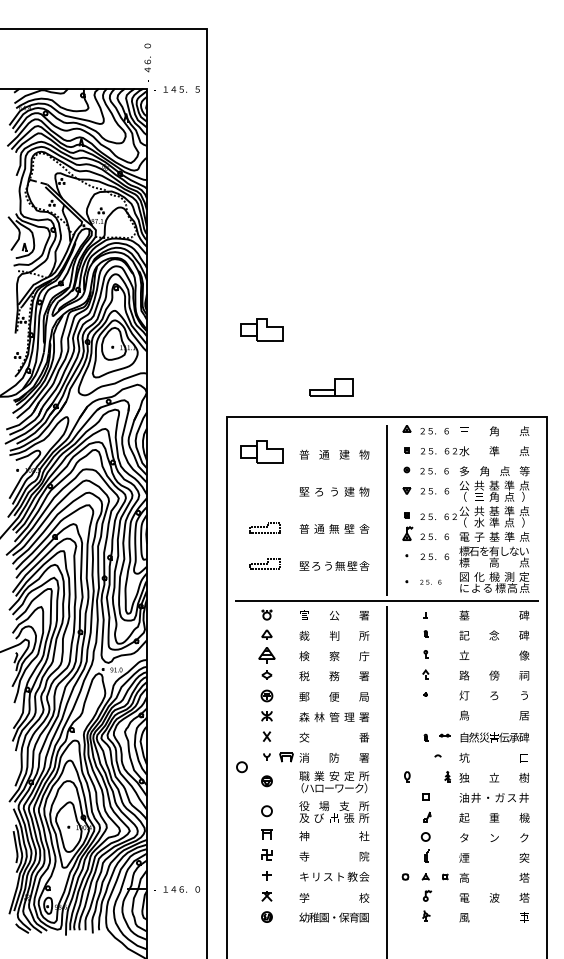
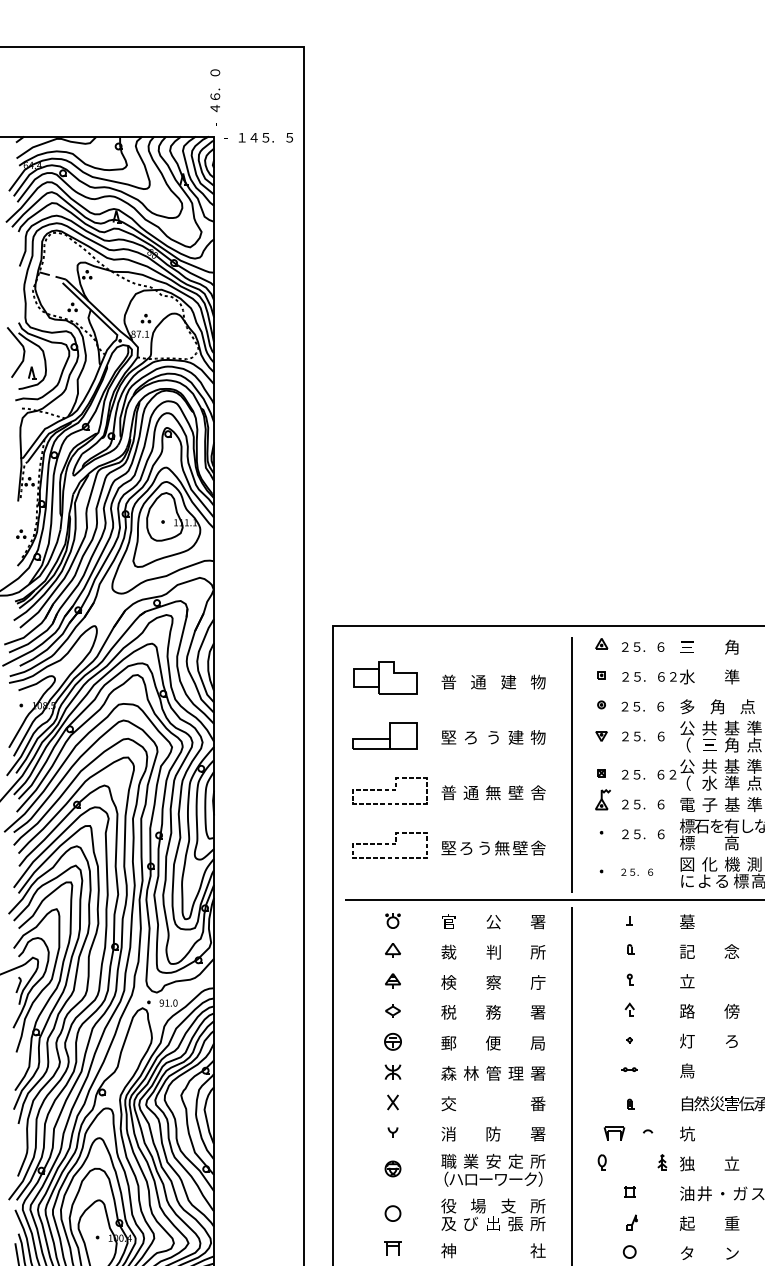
part: (261, 329) -> (384, 495), removed
part: (331, 387) -> (384, 735), moved
part: (264, 527) -> (389, 790), size x1.67
part: (264, 564) -> (389, 845), size x1.67
part: (266, 654) -> (392, 979), size x0.62
part: (444, 735) -> (629, 1069), moved
part: (286, 757) -> (614, 1133), moved
part: (241, 767) -> (355, 1148), removed

